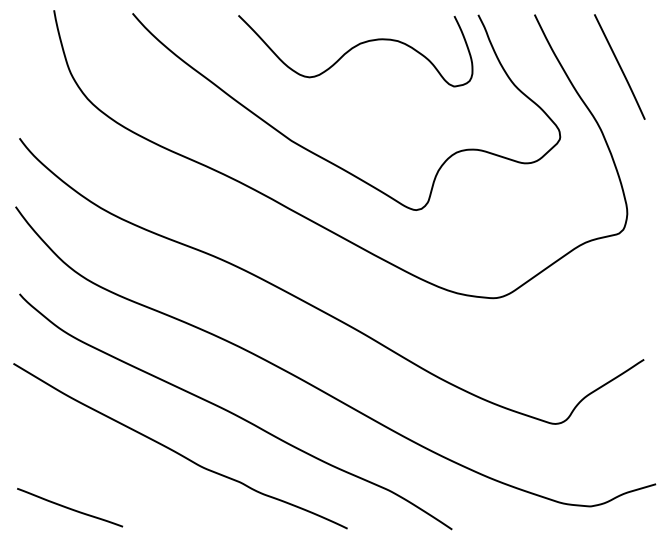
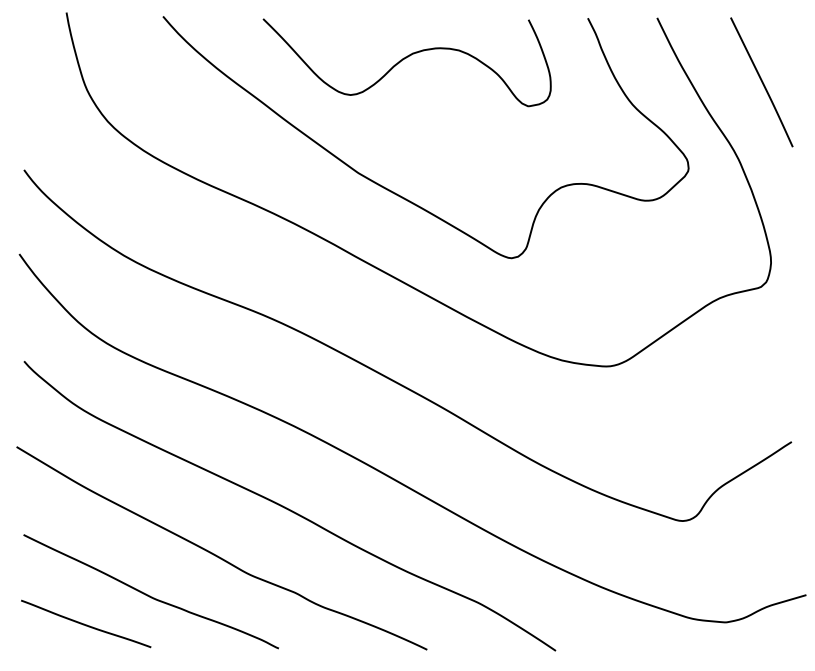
curve: (353, 48) -> (404, 59), moved
curve: (120, 483) -> (148, 594), added

